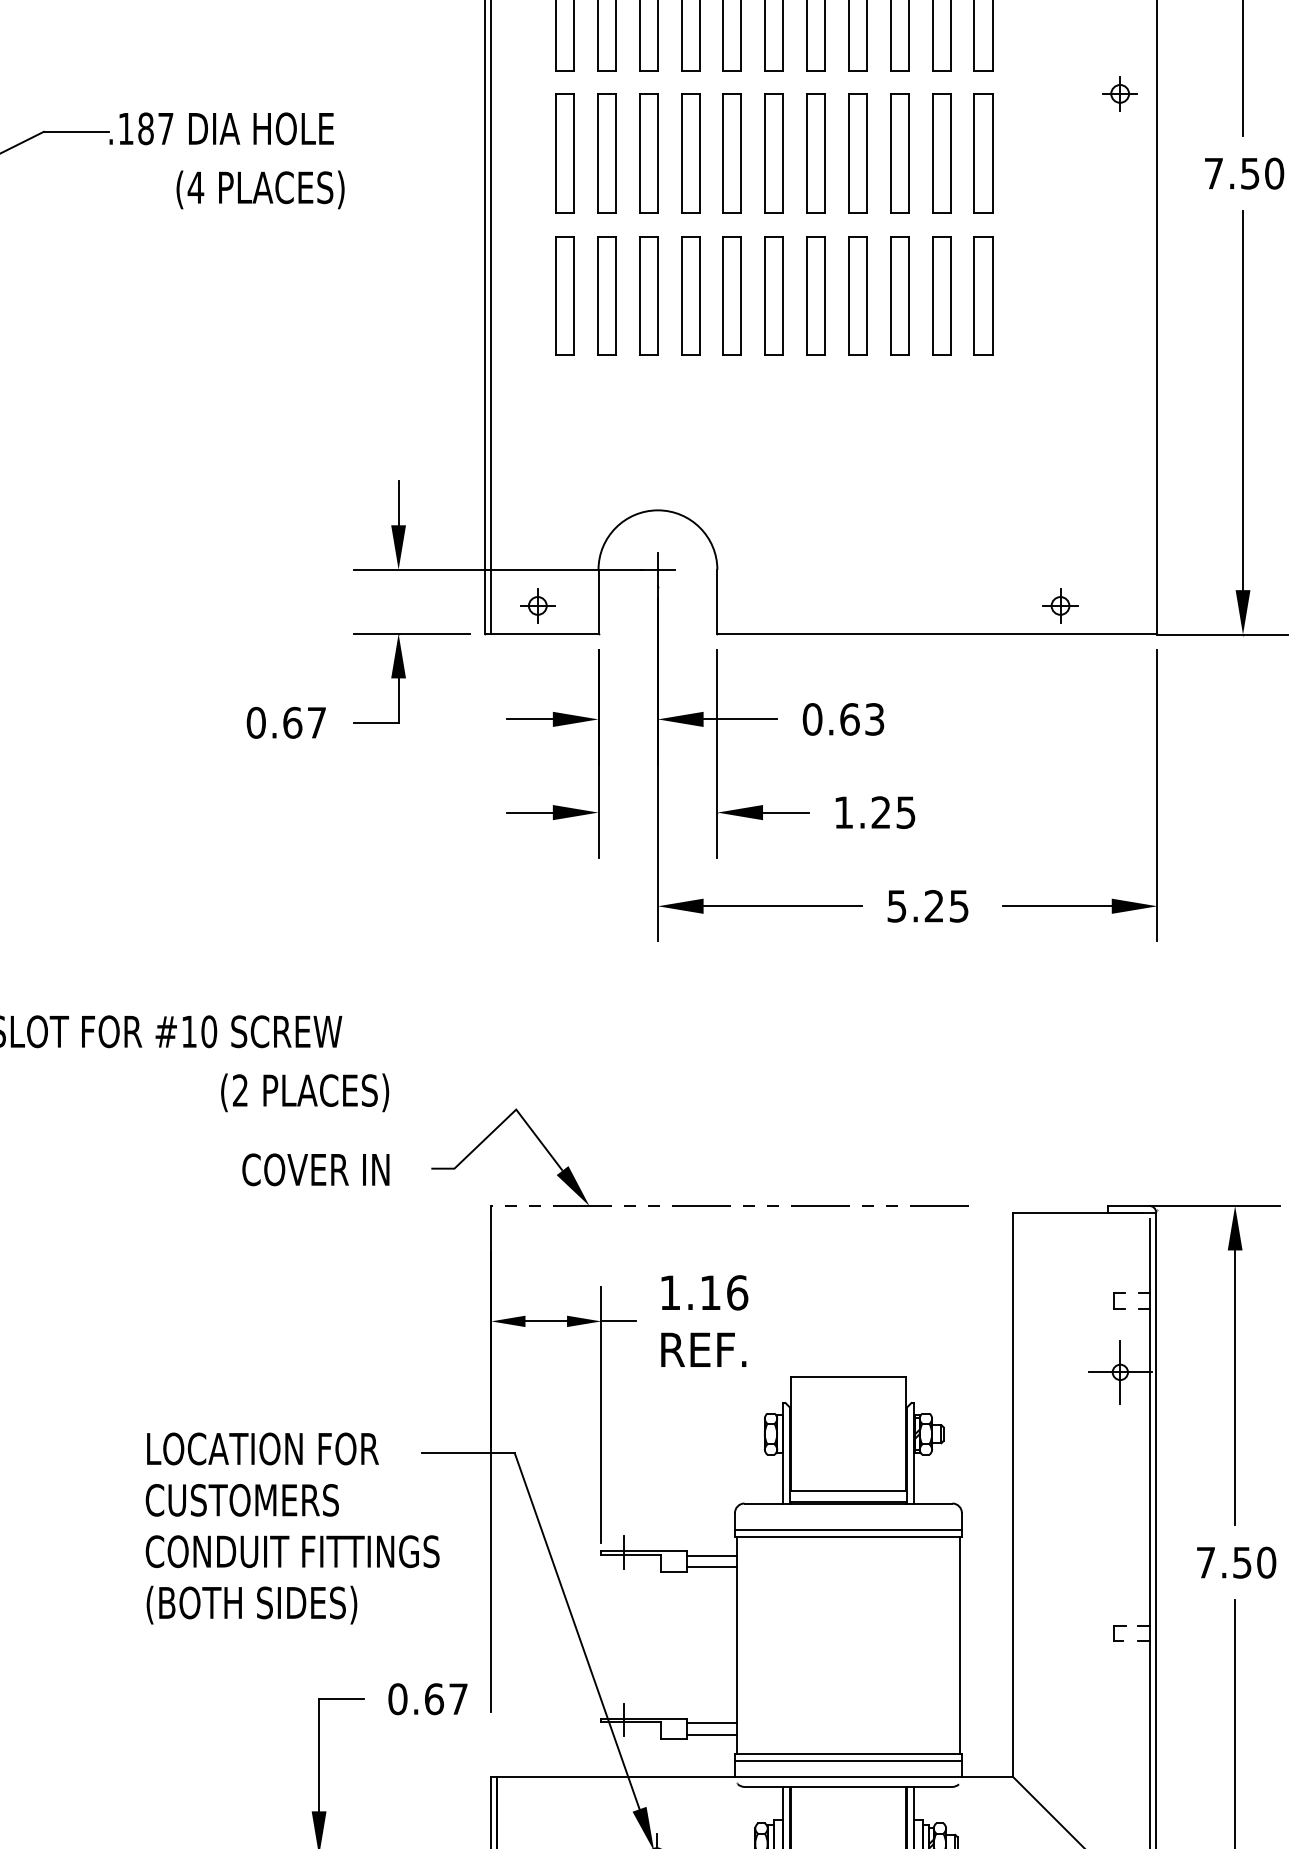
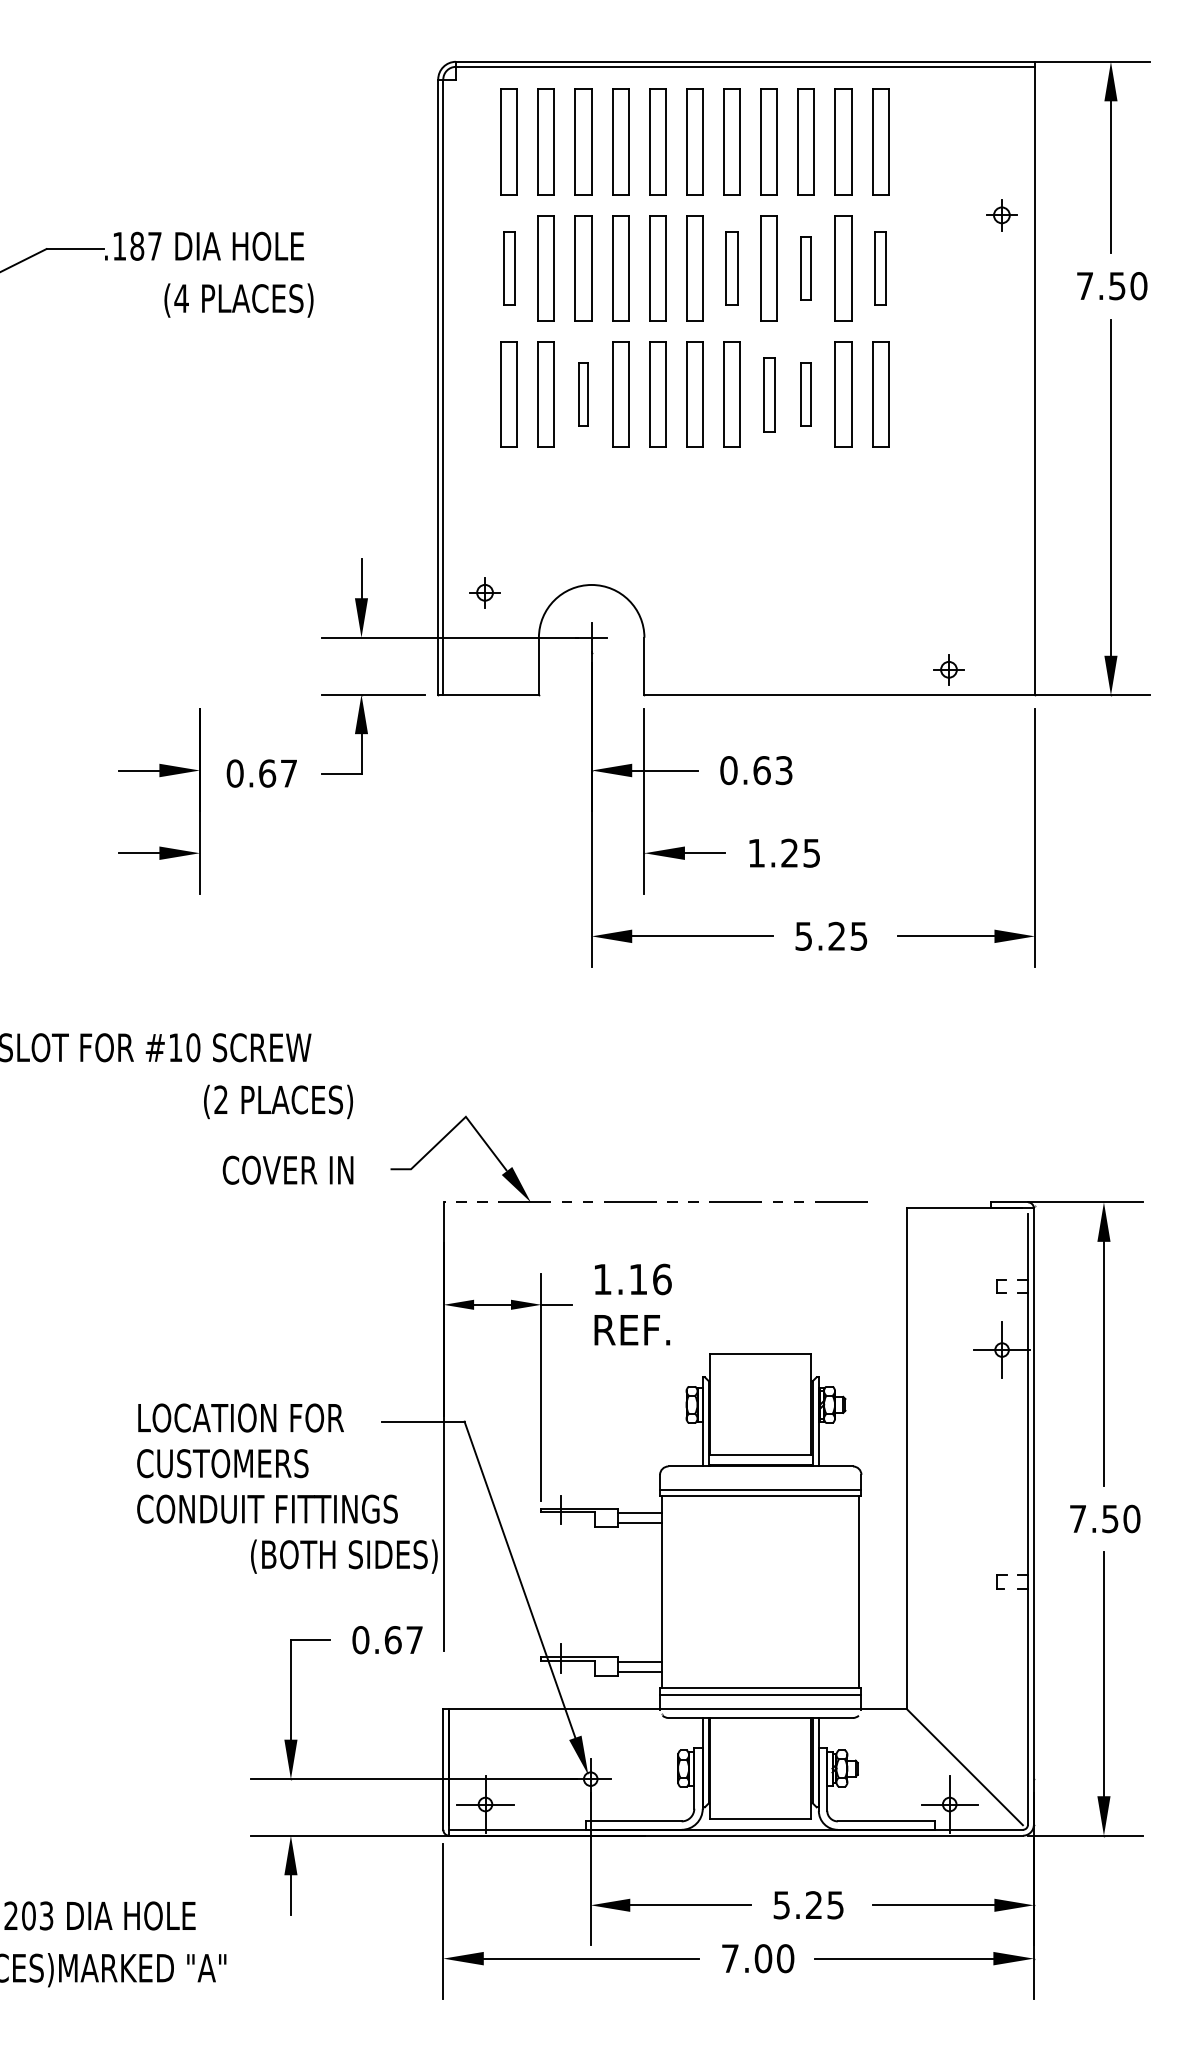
part: (564, 153) -> (508, 268), size x0.7
part: (815, 153) -> (731, 268), size x0.7
part: (898, 153) -> (805, 268), size x0.6
part: (983, 153) -> (880, 268), size x0.7
part: (648, 295) -> (583, 394), size x0.6
part: (857, 295) -> (768, 394), size x0.7
part: (898, 295) -> (805, 394), size x0.6
part: (537, 605) -> (484, 592), moved
part: (552, 727) -> (159, 777), moved
text: (252, 1604) -> (344, 1556), moved

